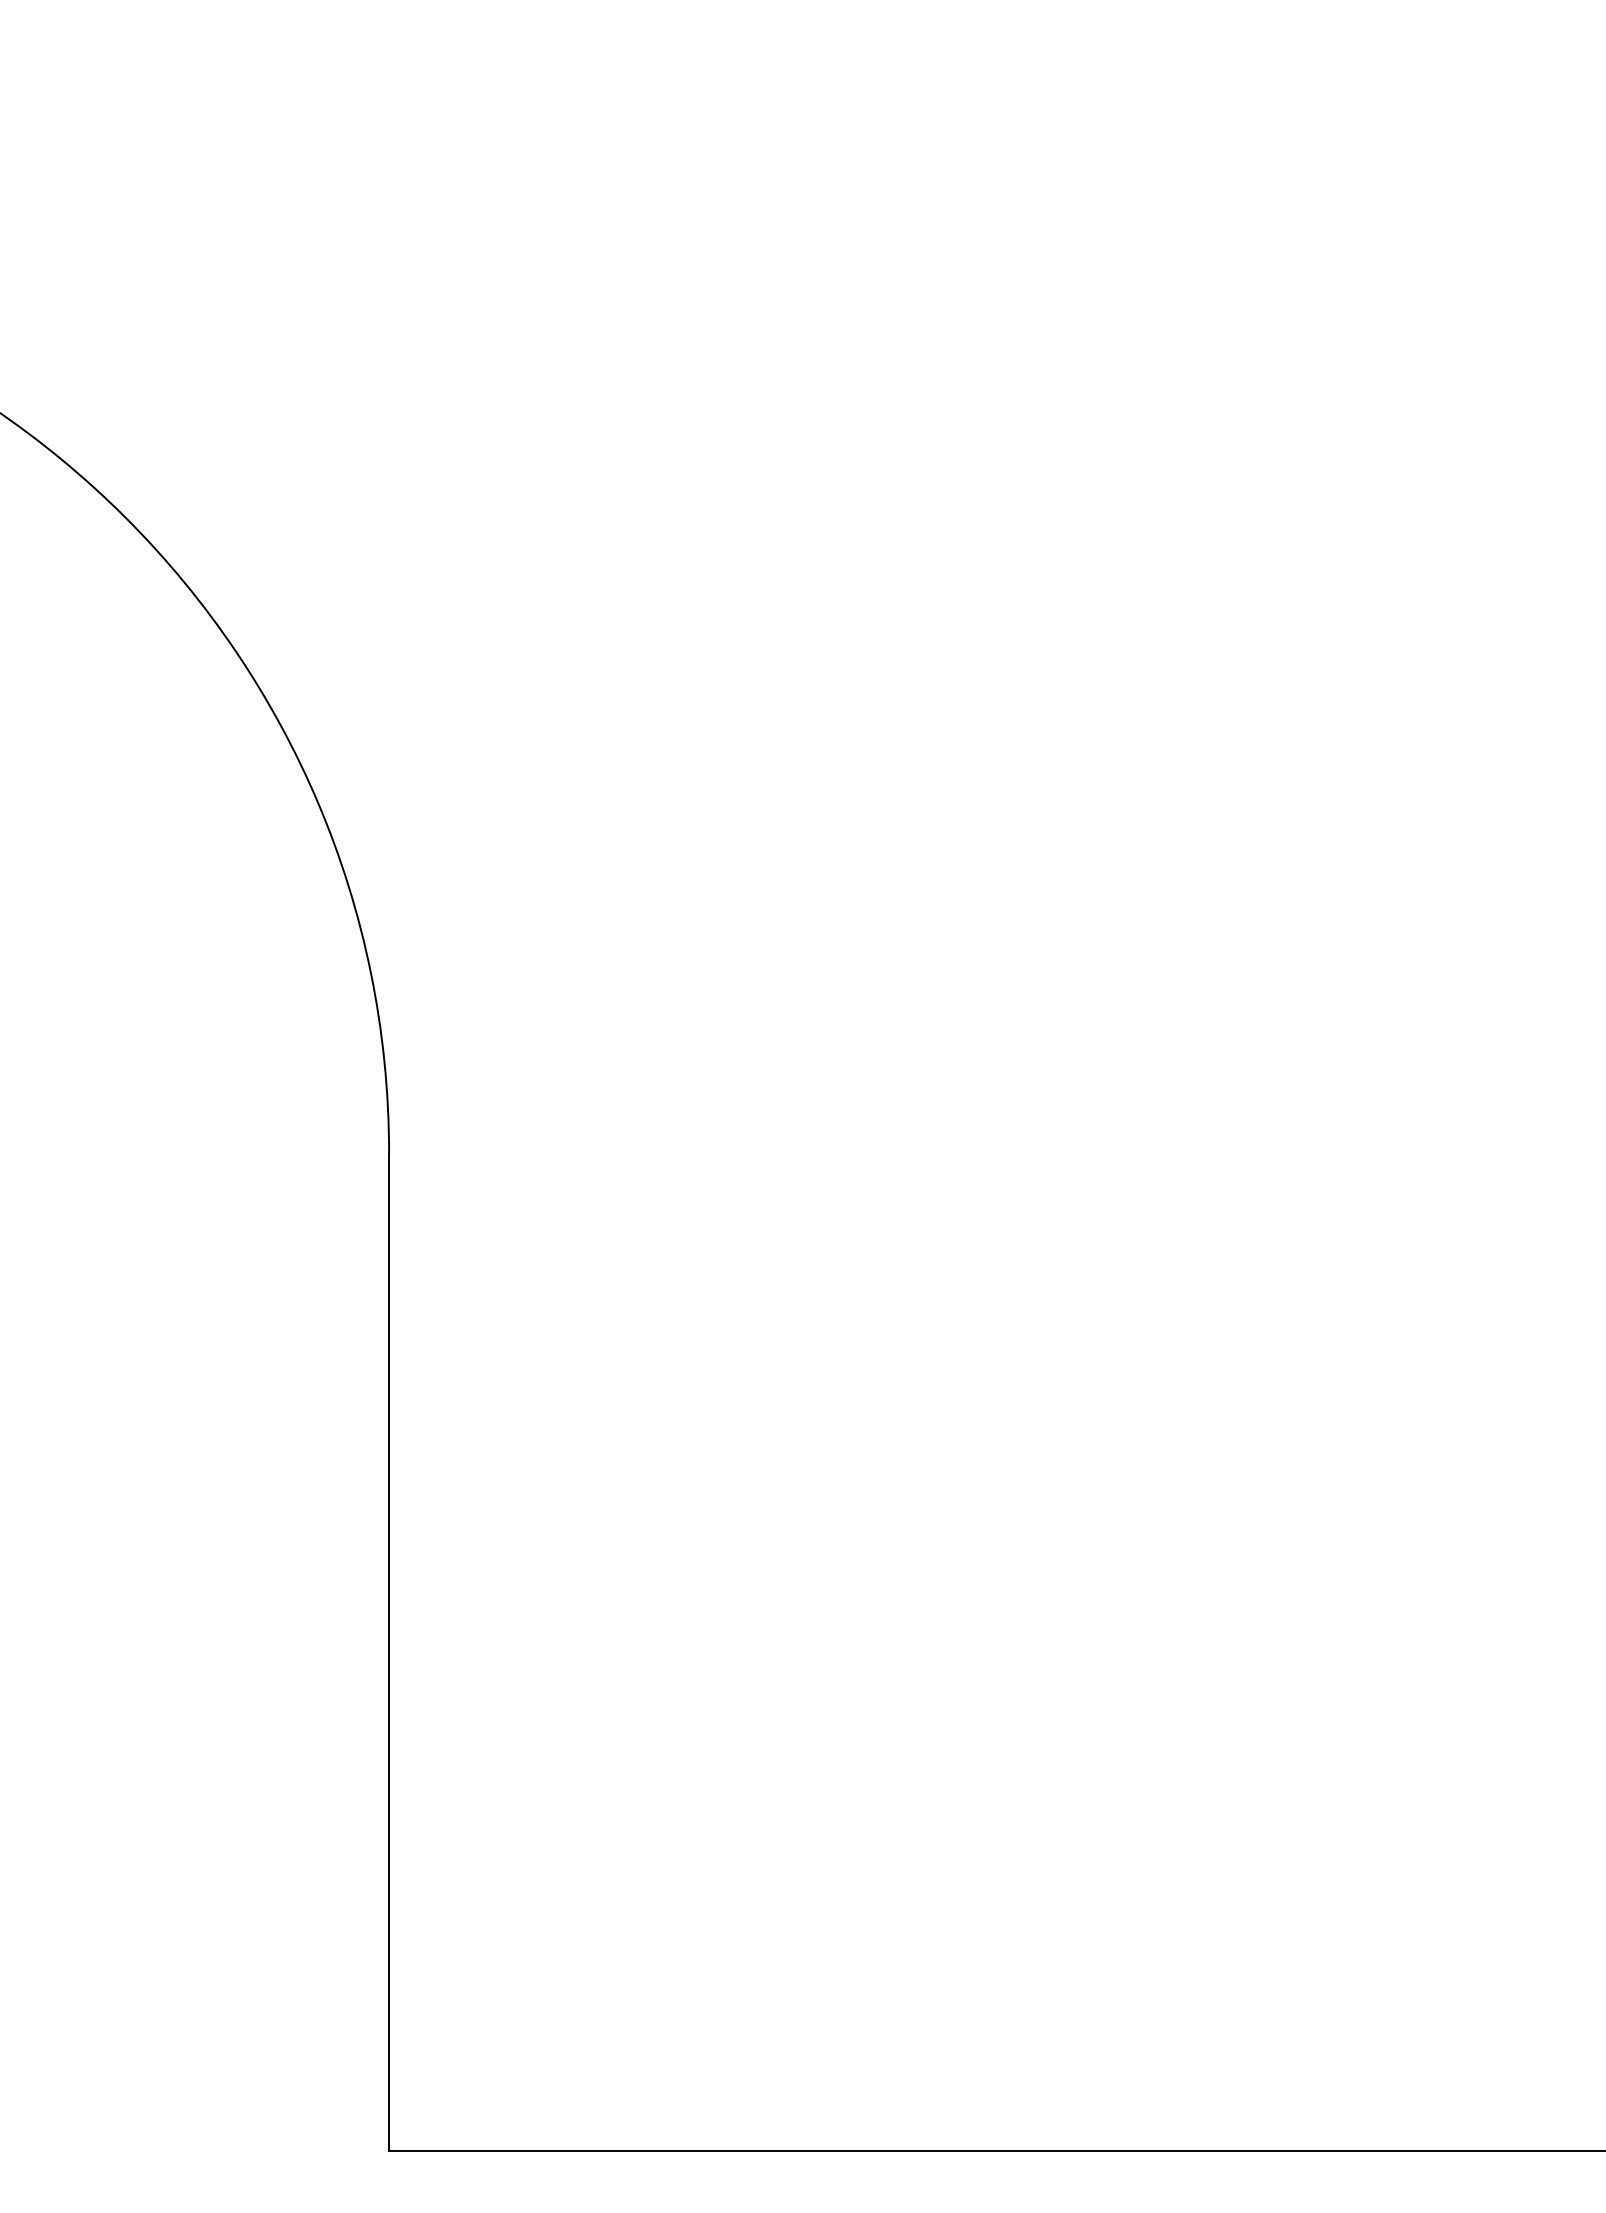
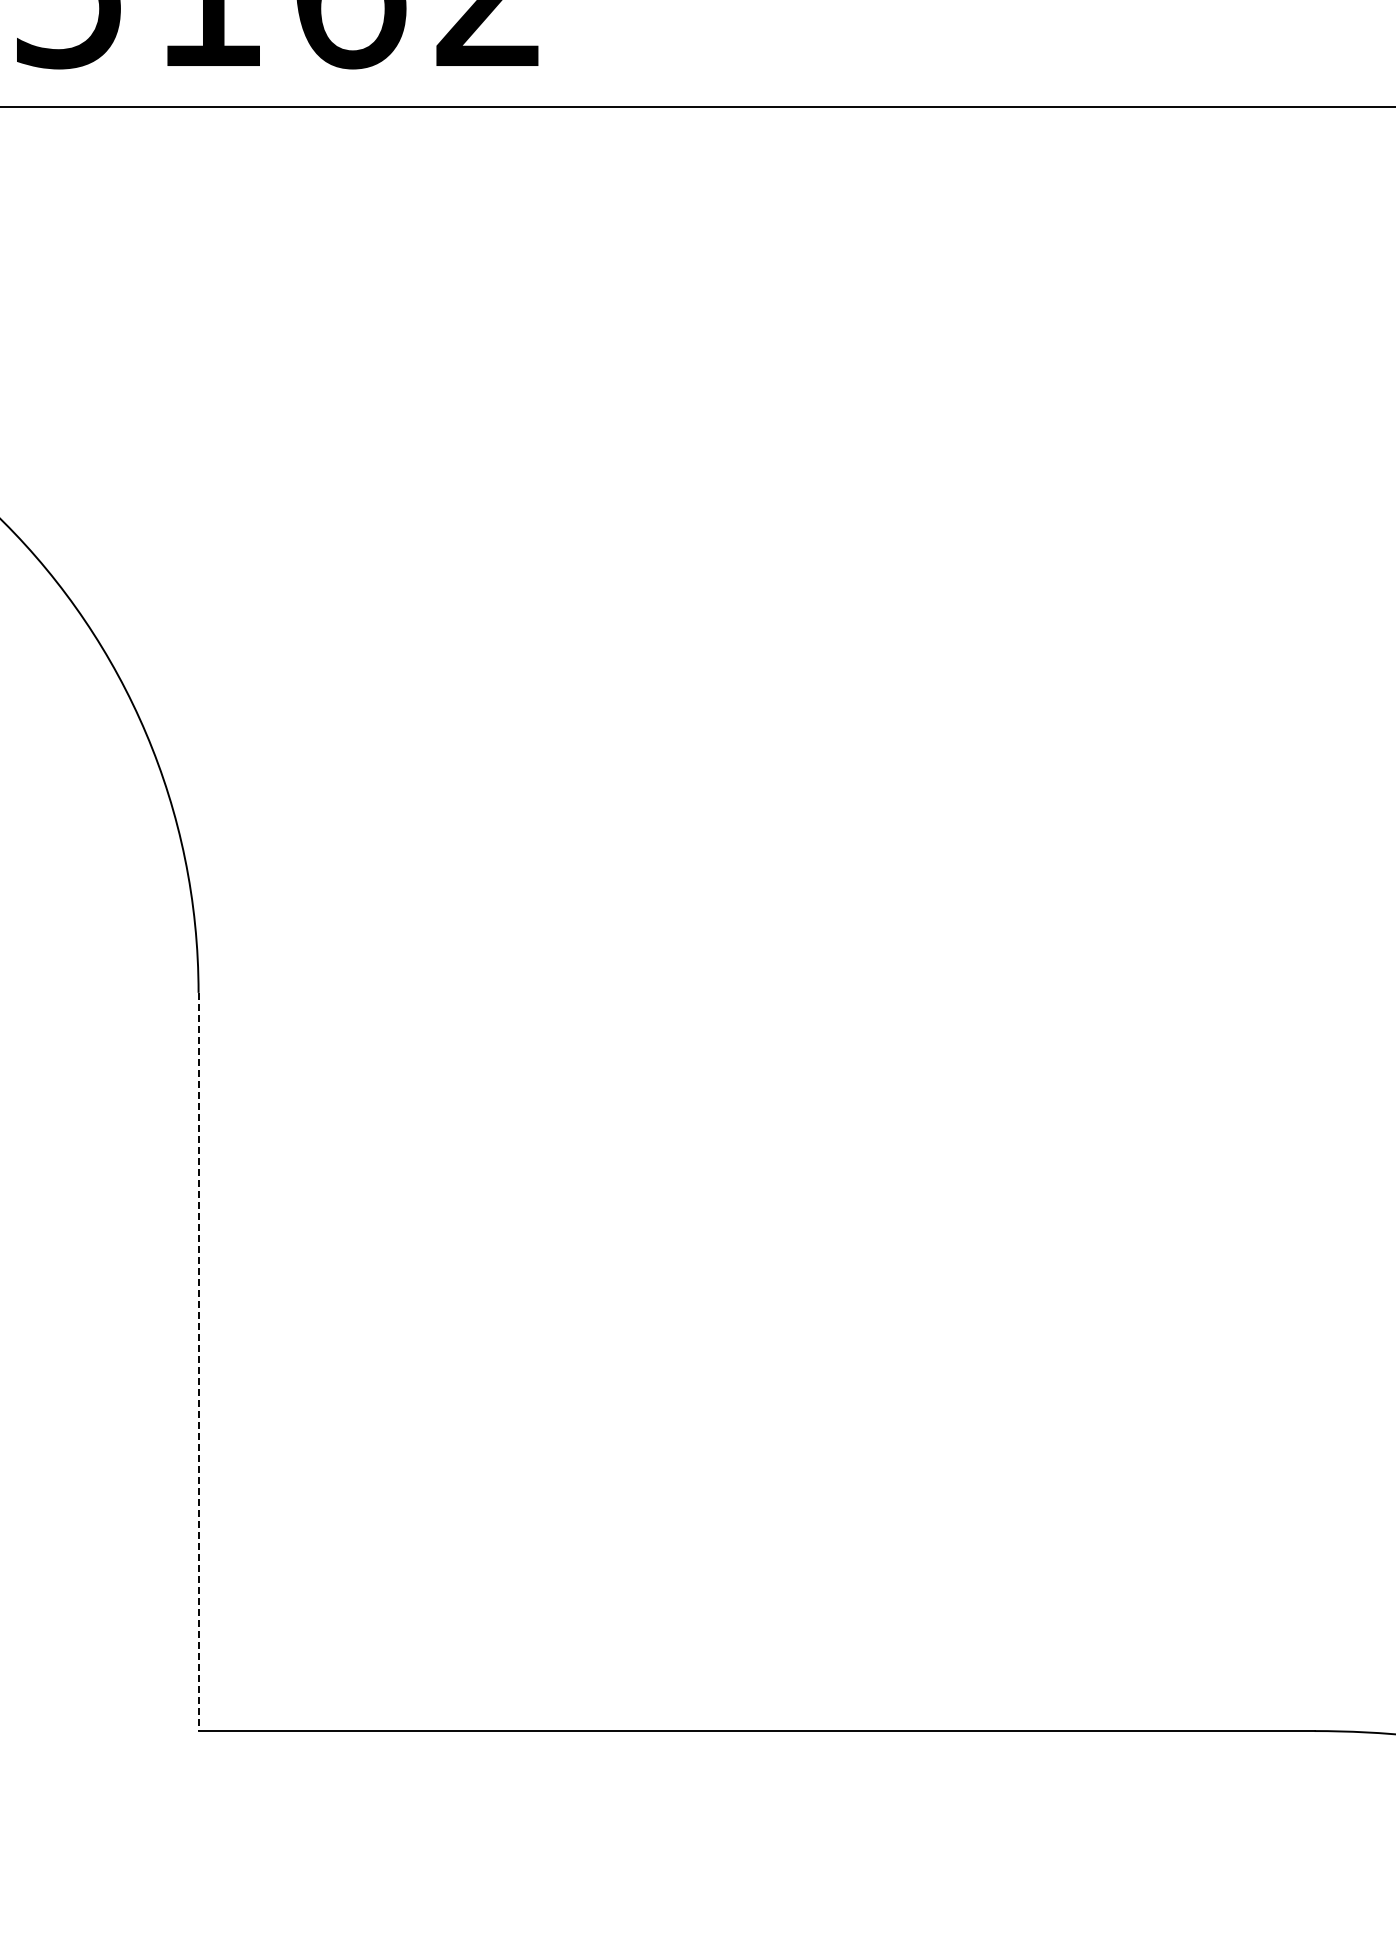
line: (389, 1652) -> (198, 1362), solid -> dashed

